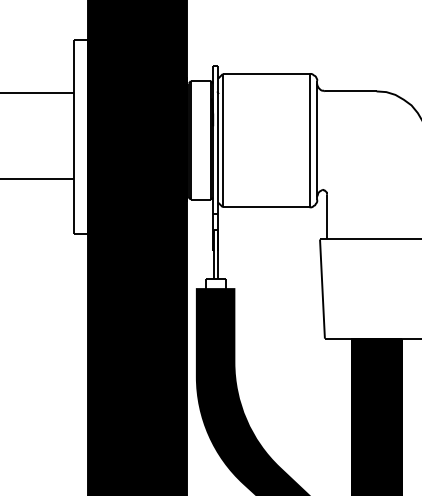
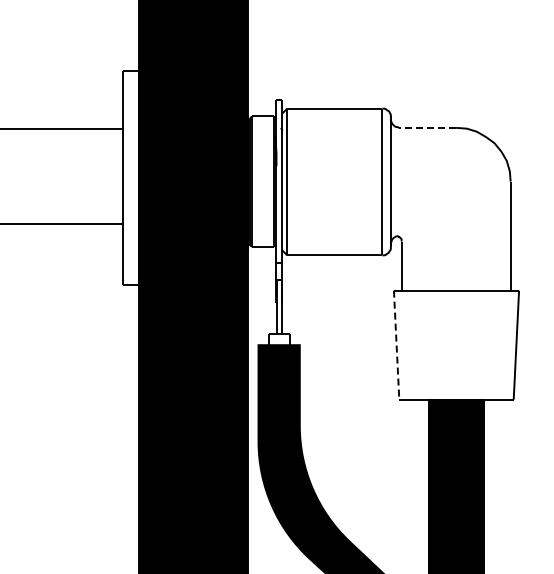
line: (350, 91) -> (427, 127), solid -> dashed
line: (322, 289) -> (396, 345), solid -> dashed

